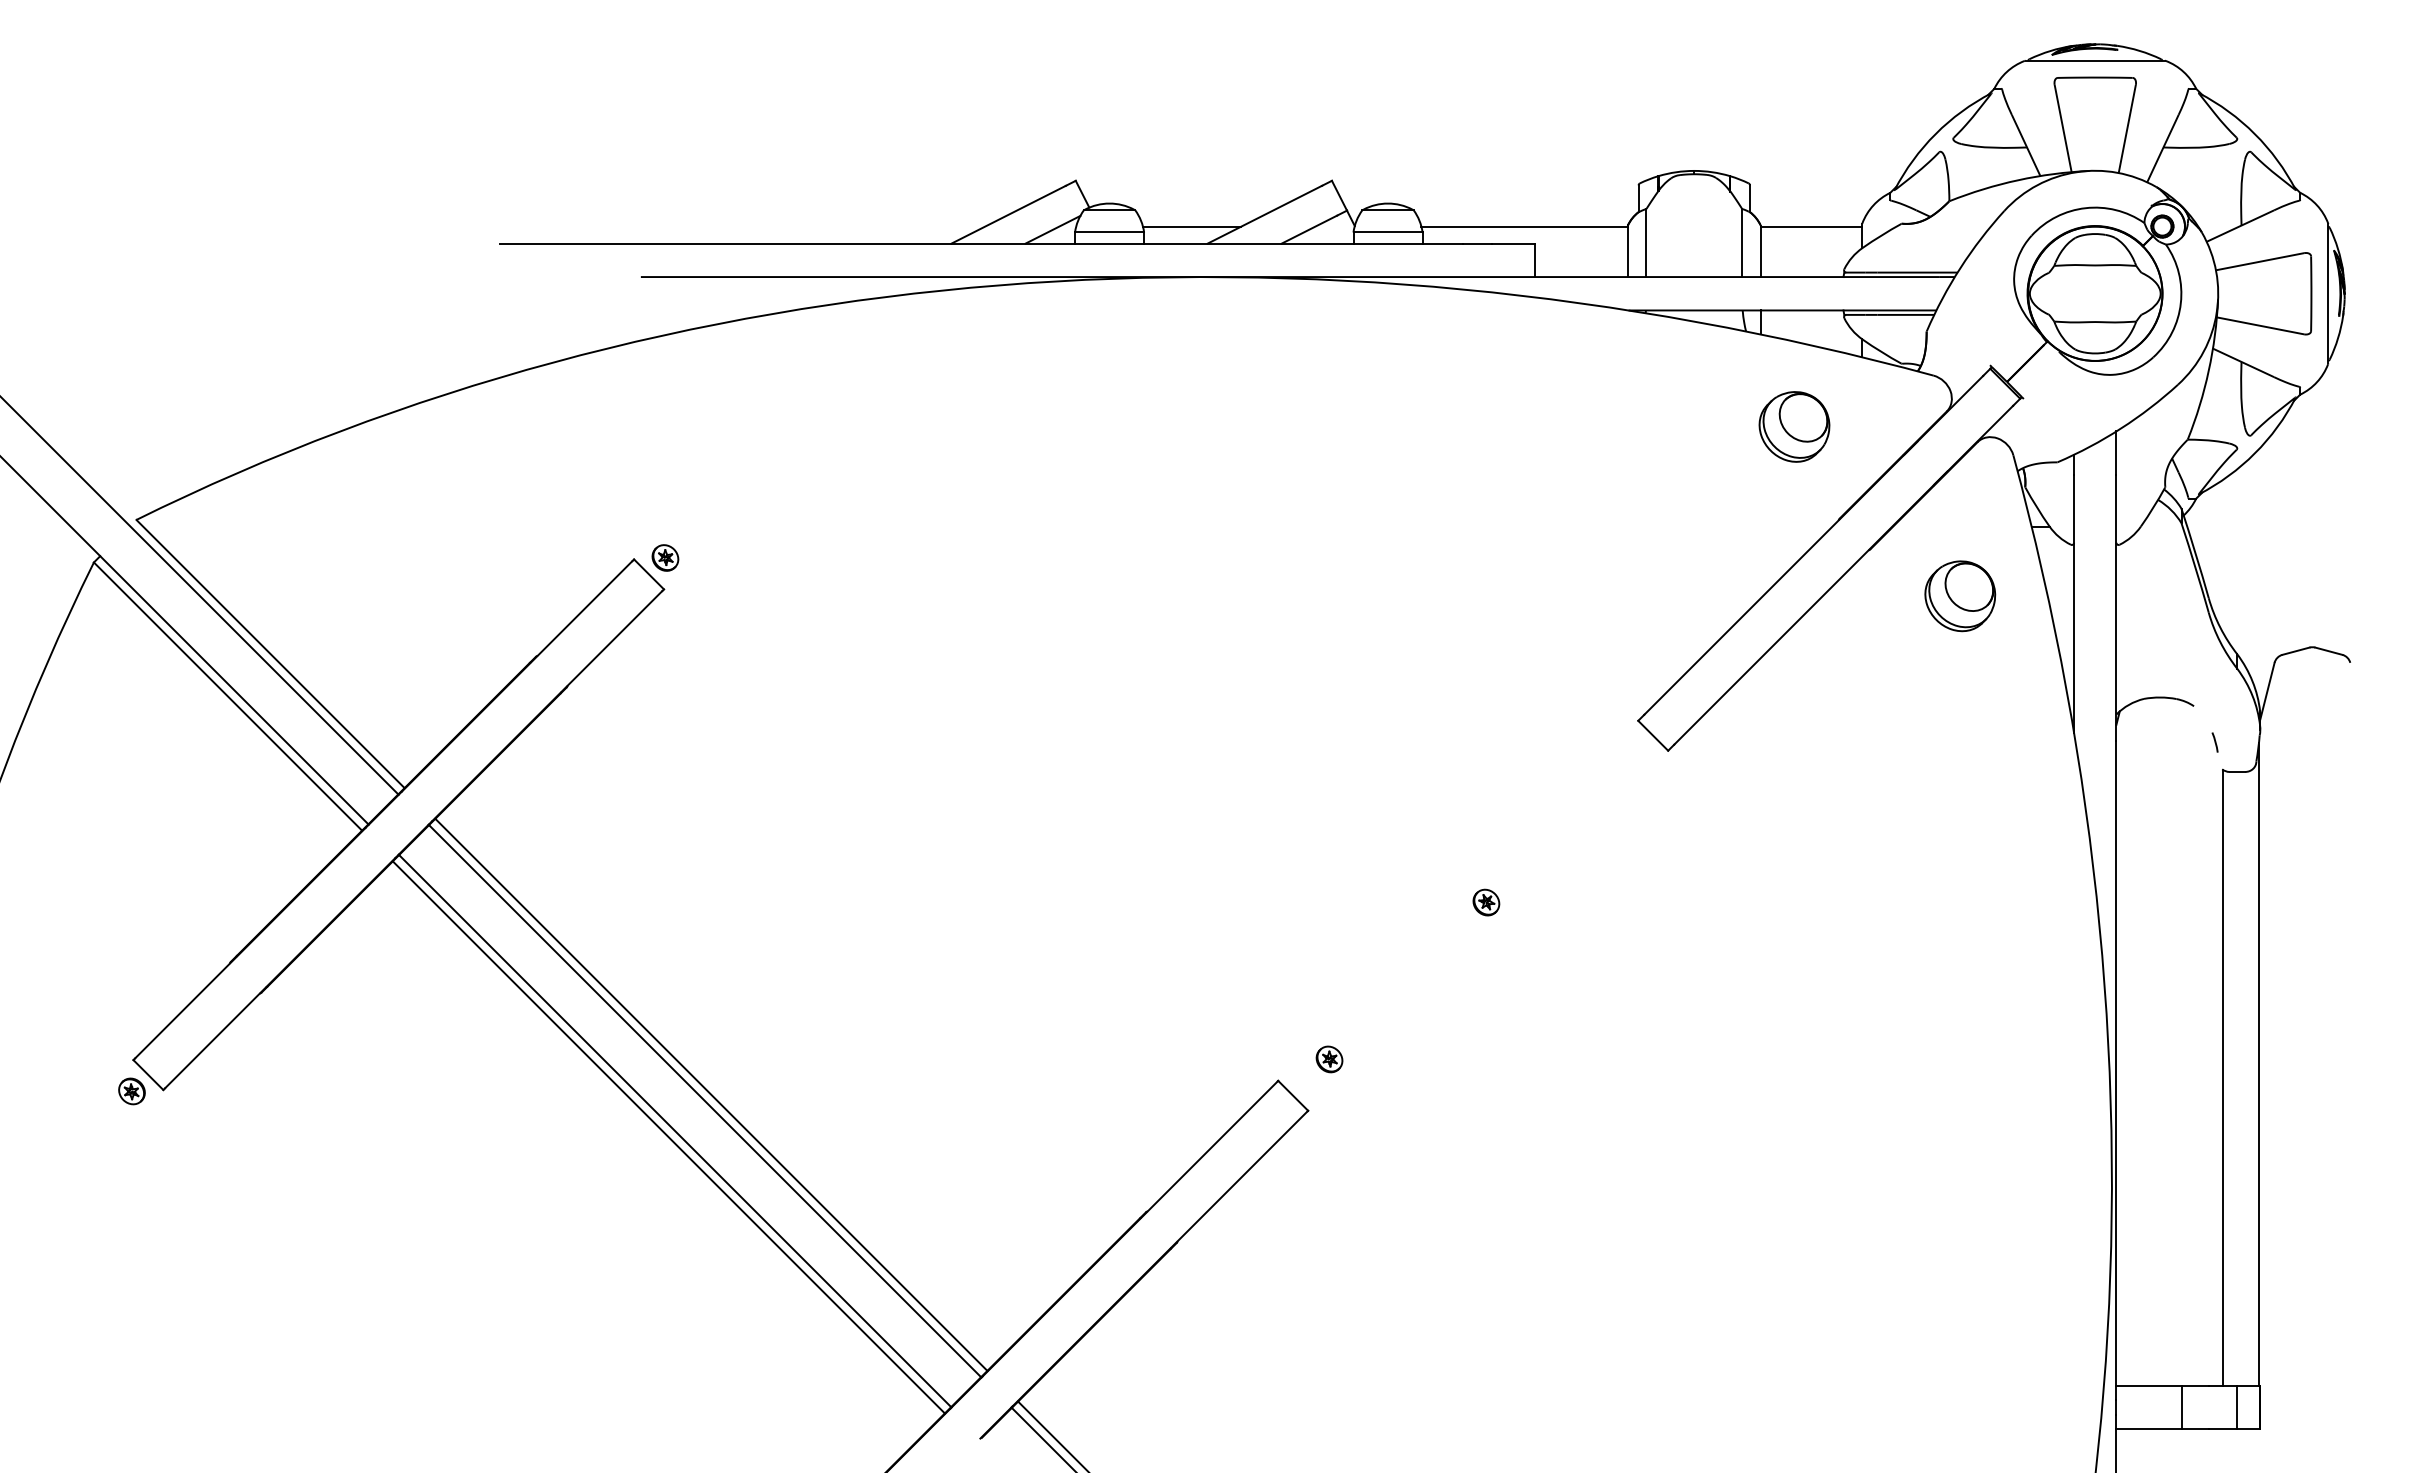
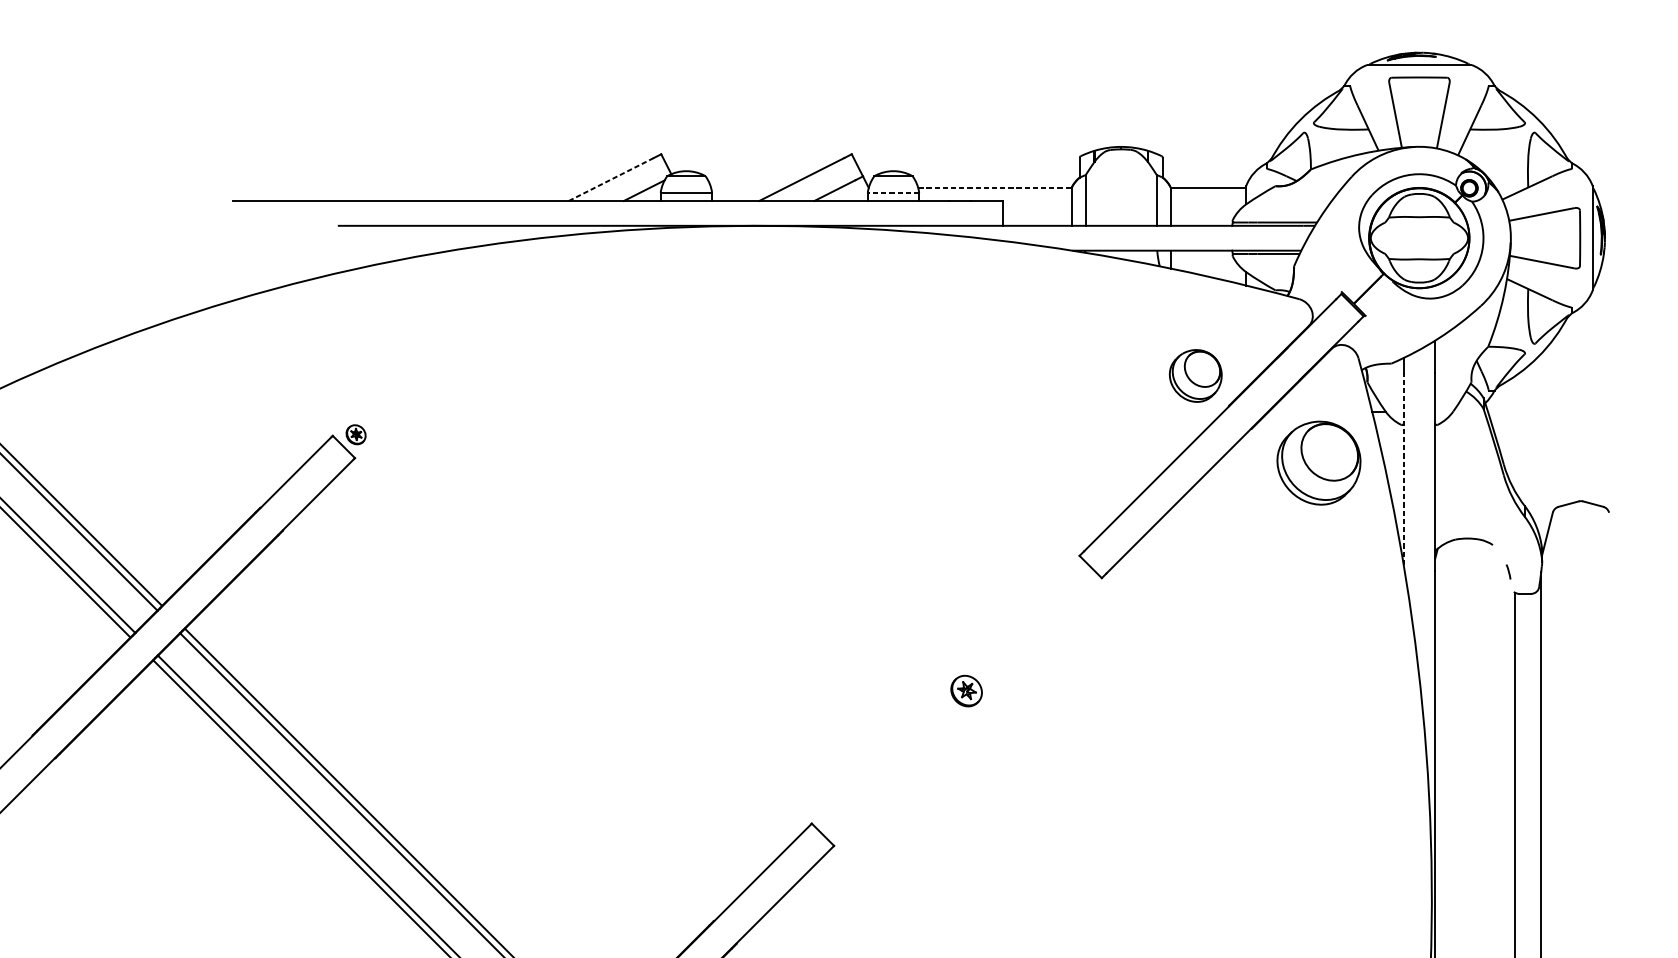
line: (1009, 214) -> (611, 179), solid -> dashed
line: (1191, 226) -> (747, 188), removed
line: (1525, 226) -> (995, 188), solid -> dashed
line: (1388, 232) -> (893, 192), solid -> dashed
part: (1794, 426) -> (1195, 375), moved
part: (1960, 596) -> (1319, 463), size x1.6
line: (2074, 604) -> (1404, 469), solid -> dashed
part: (1486, 902) -> (966, 690), size x1.6
part: (1329, 1059) -> (849, 807), removed

